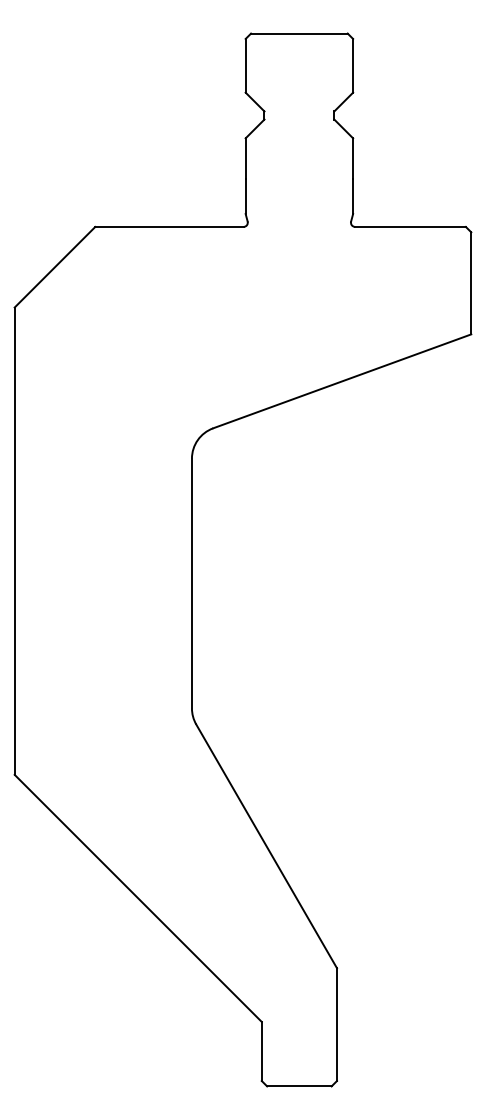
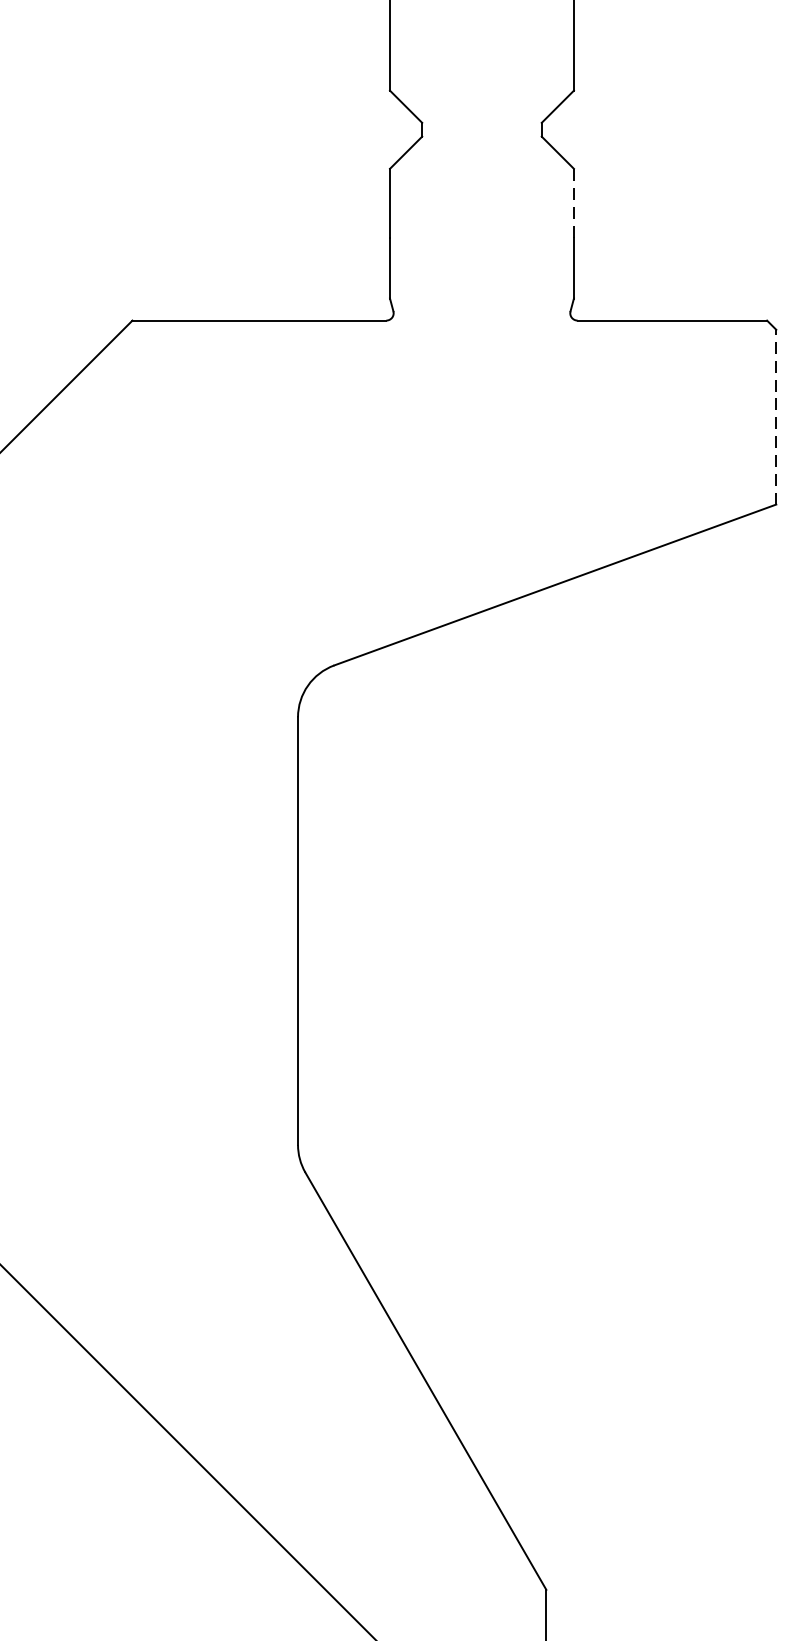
line: (353, 157) -> (574, 201), solid -> dashed
line: (471, 282) -> (776, 415), solid -> dashed

